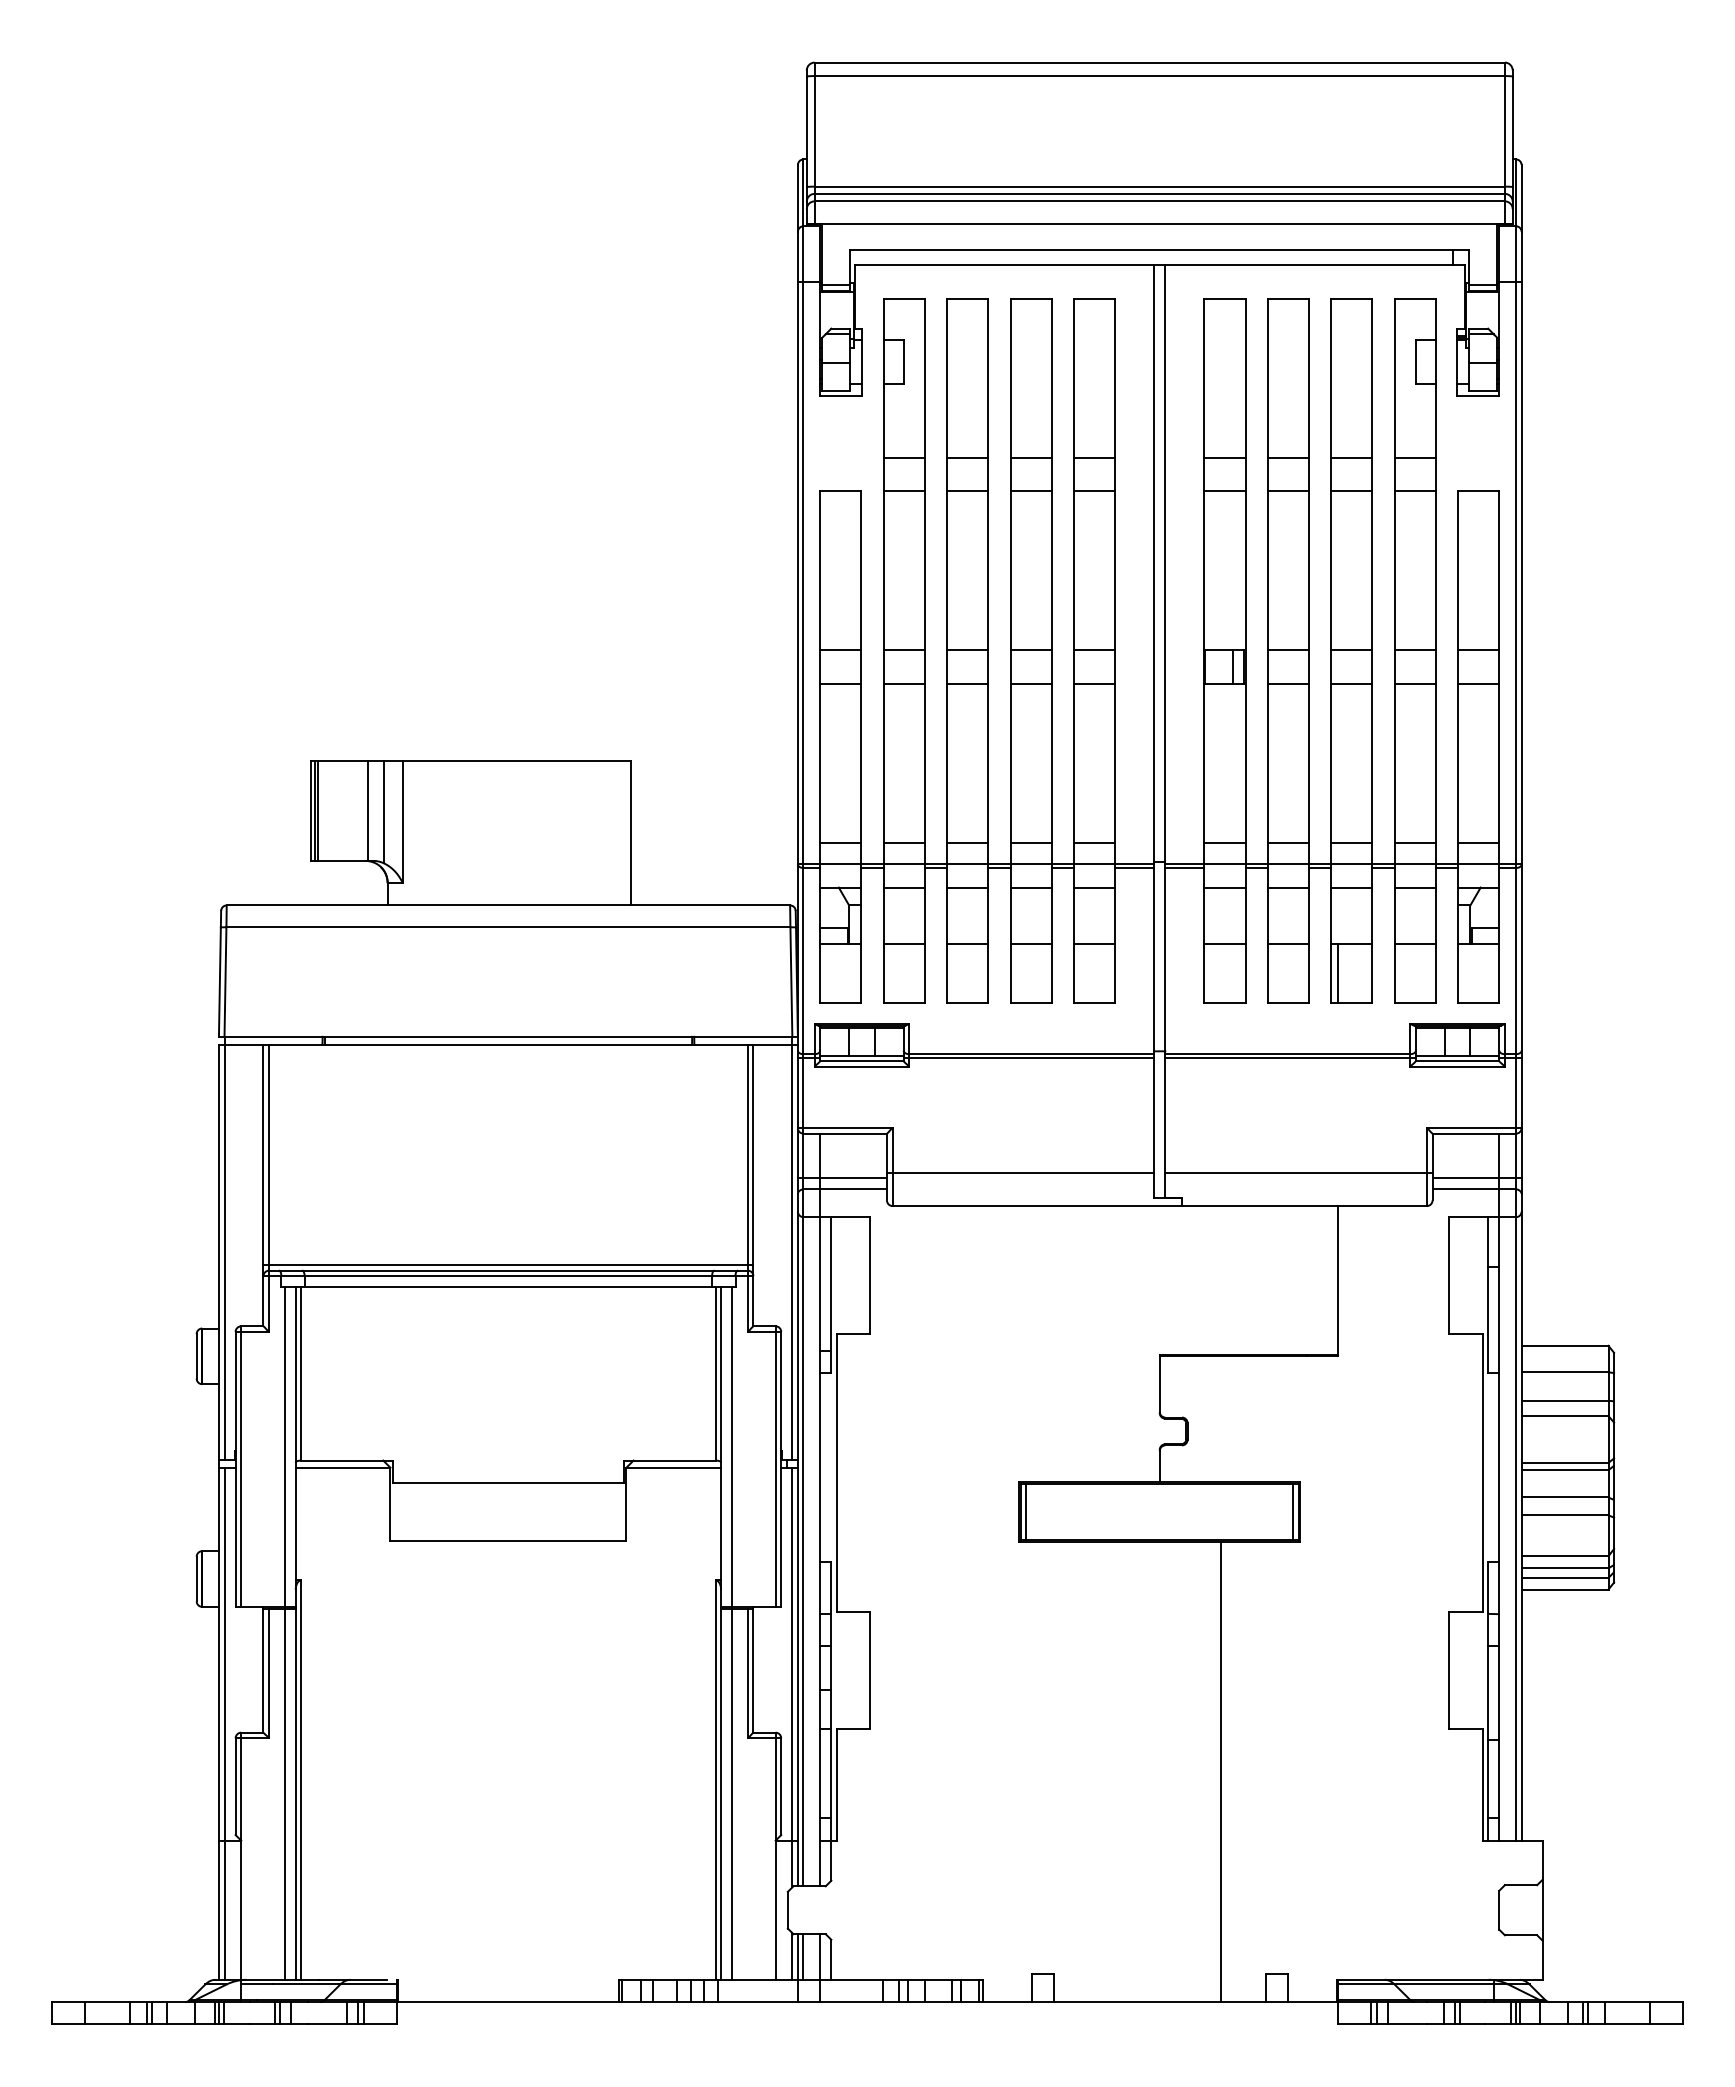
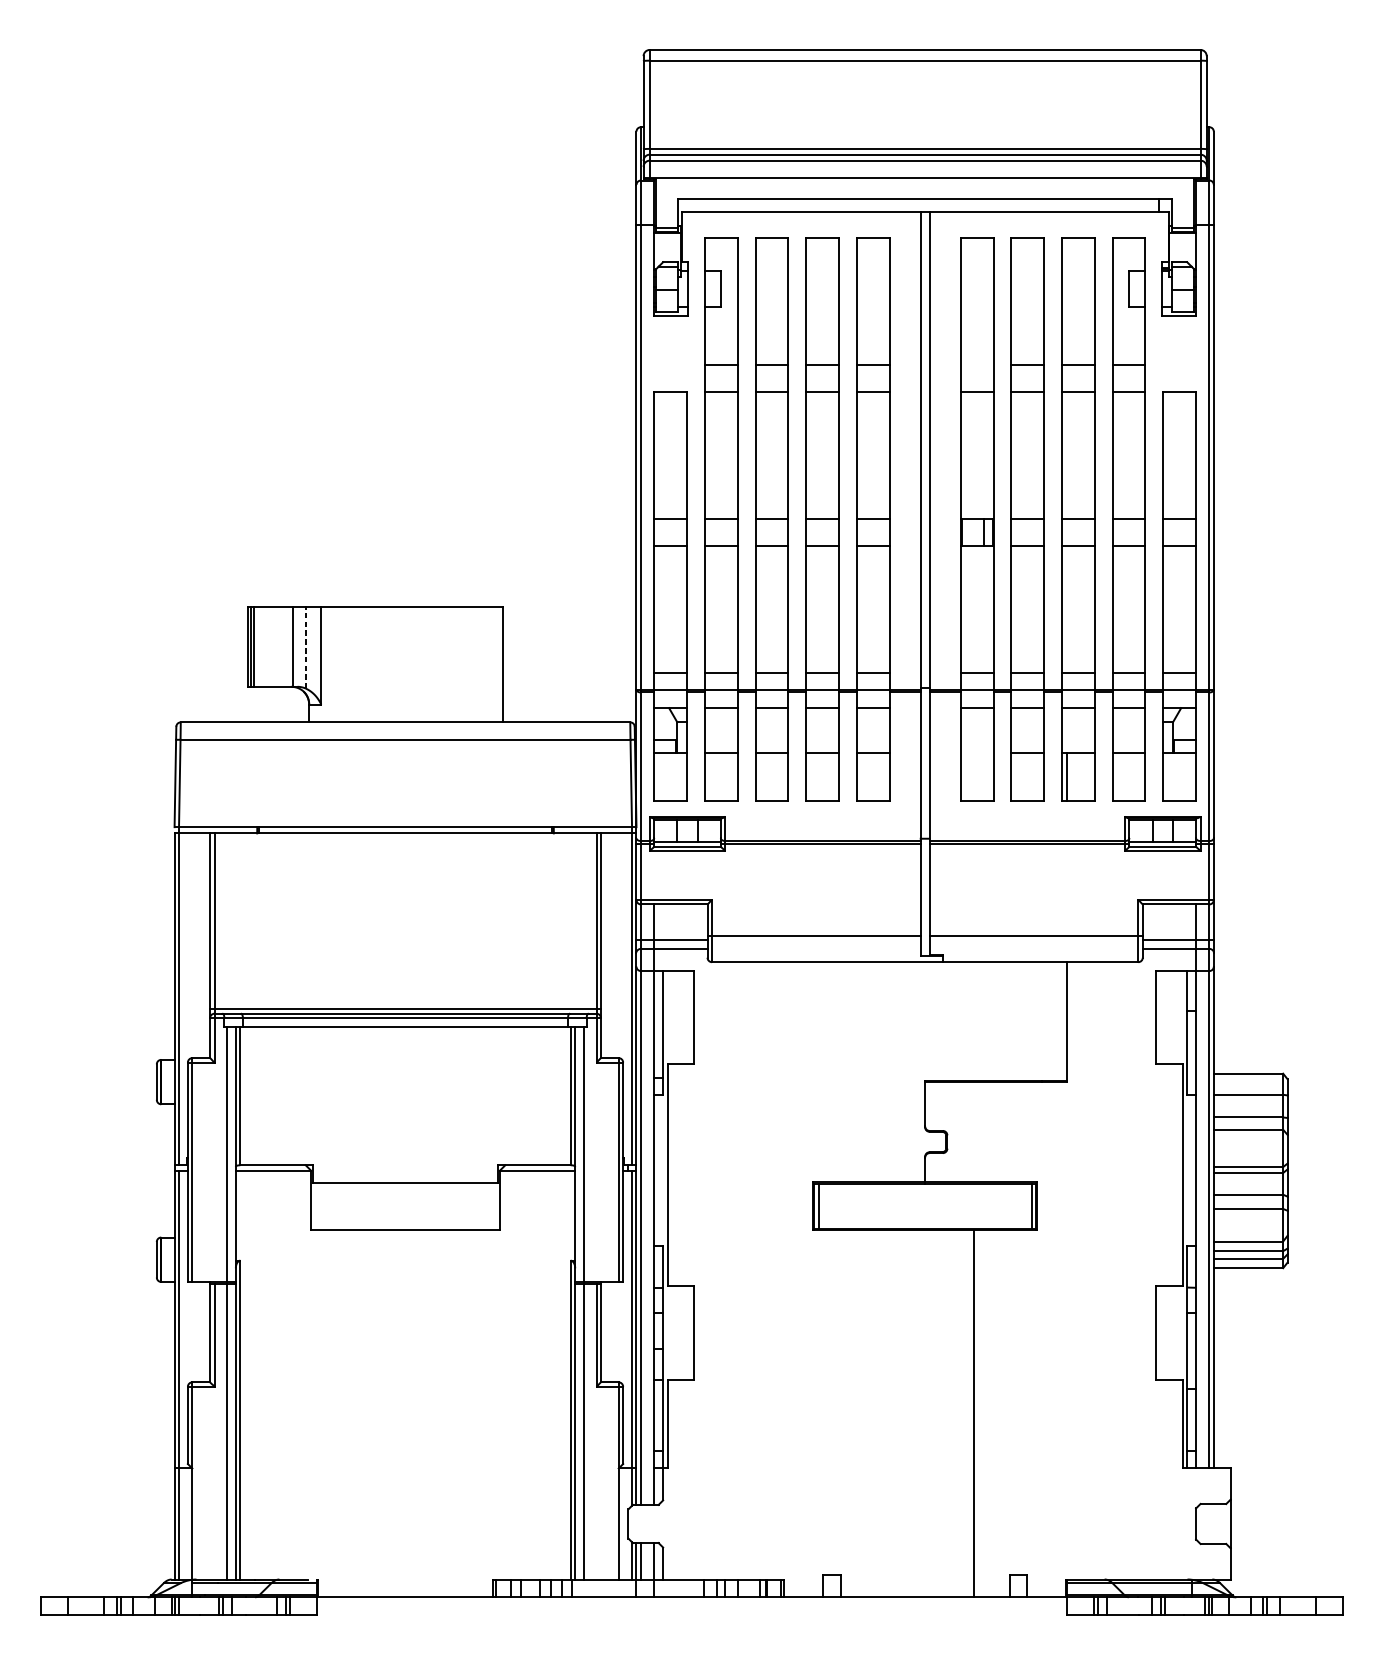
line: (1224, 457) -> (976, 364), removed
line: (383, 811) -> (305, 647), solid -> dashed
line: (1224, 944) -> (976, 753), removed

